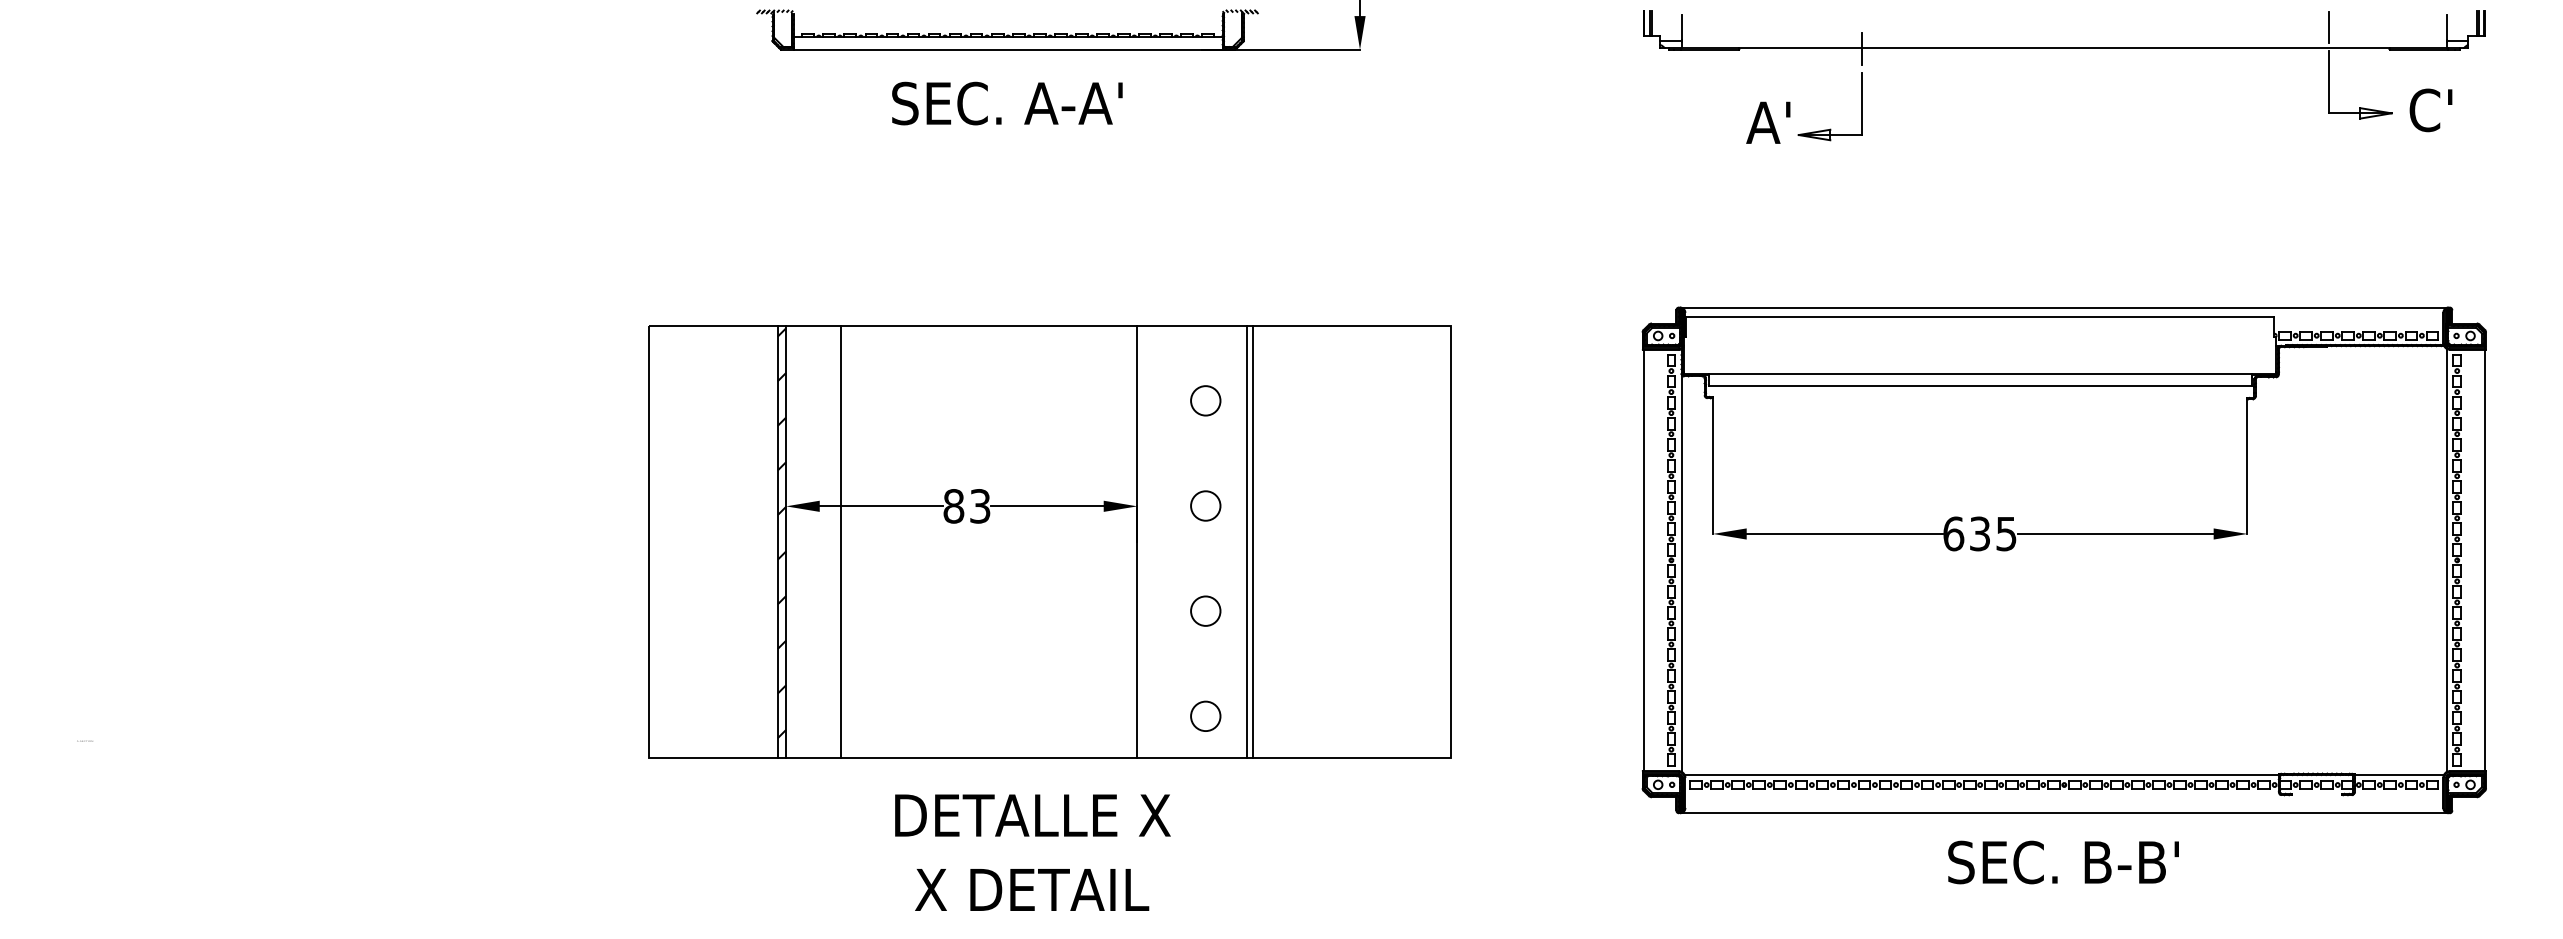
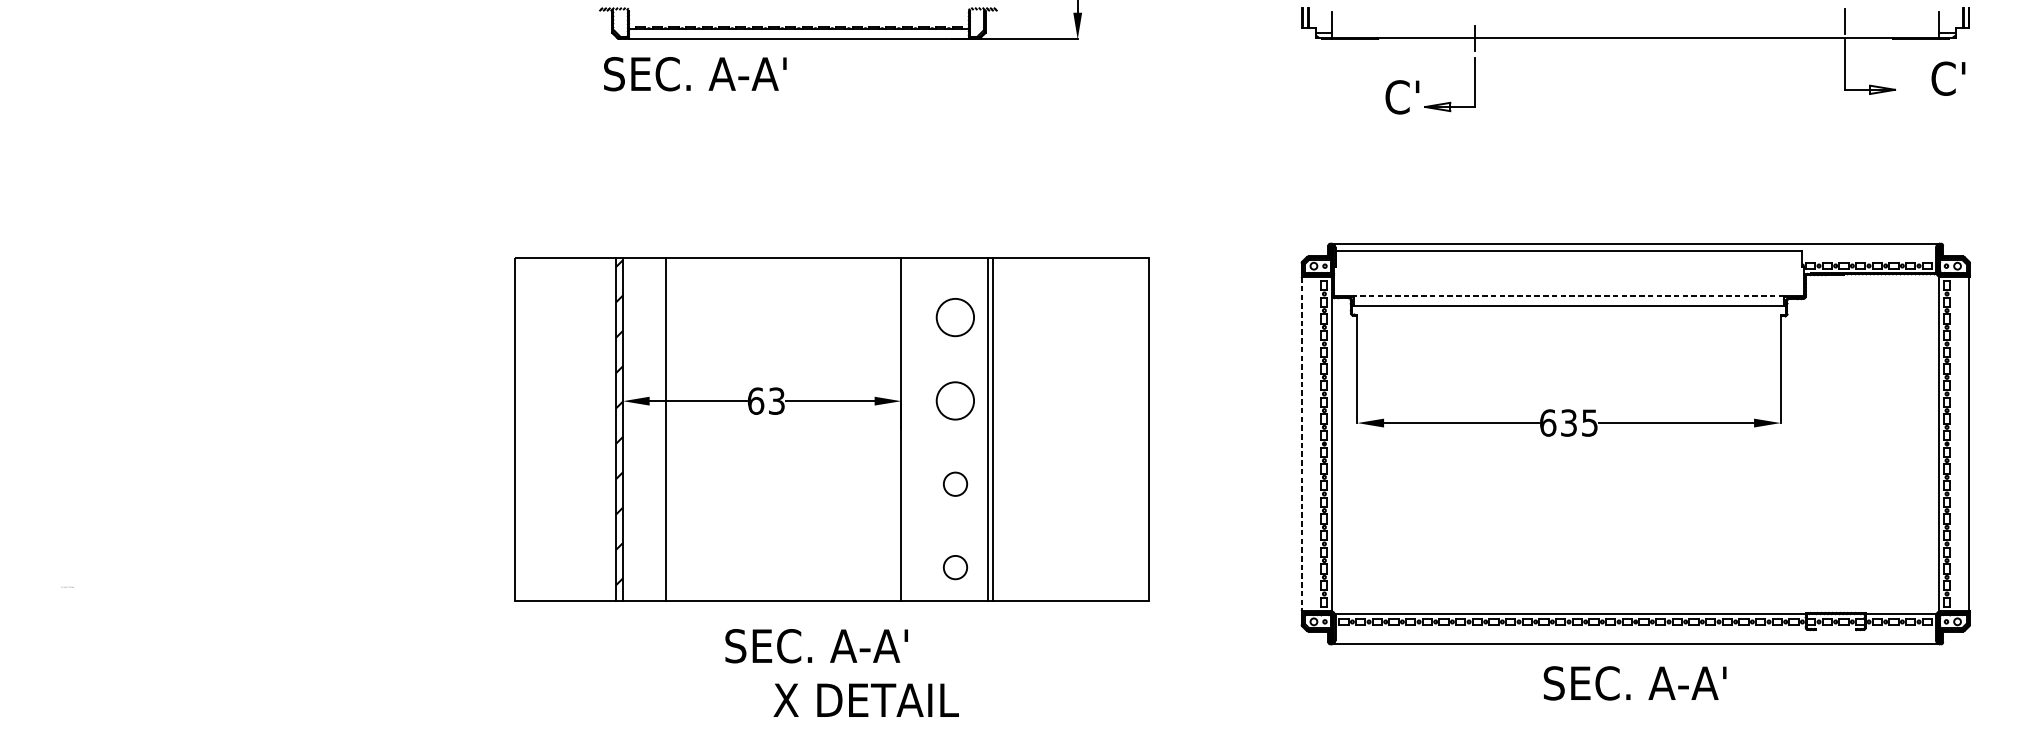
text: (1007, 103) -> (695, 74), moved
text: (2430, 110) -> (1948, 78), moved
text: (1768, 122) -> (1401, 97), A' -> C'
line: (1979, 373) -> (1568, 295), solid -> dashed
circle: (1205, 400) -> (955, 317), size x1.6
circle: (1205, 505) -> (955, 400), size x1.6
text: (953, 506) -> (755, 401), 83 -> 63
line: (1643, 560) -> (1302, 444), solid -> dashed
text: (1032, 815) -> (818, 646), DETALLE X -> SEC. A-A'
text: (2063, 862) -> (1635, 683), SEC. B-B' -> SEC. A-A'
text: (1032, 889) -> (866, 700), moved

